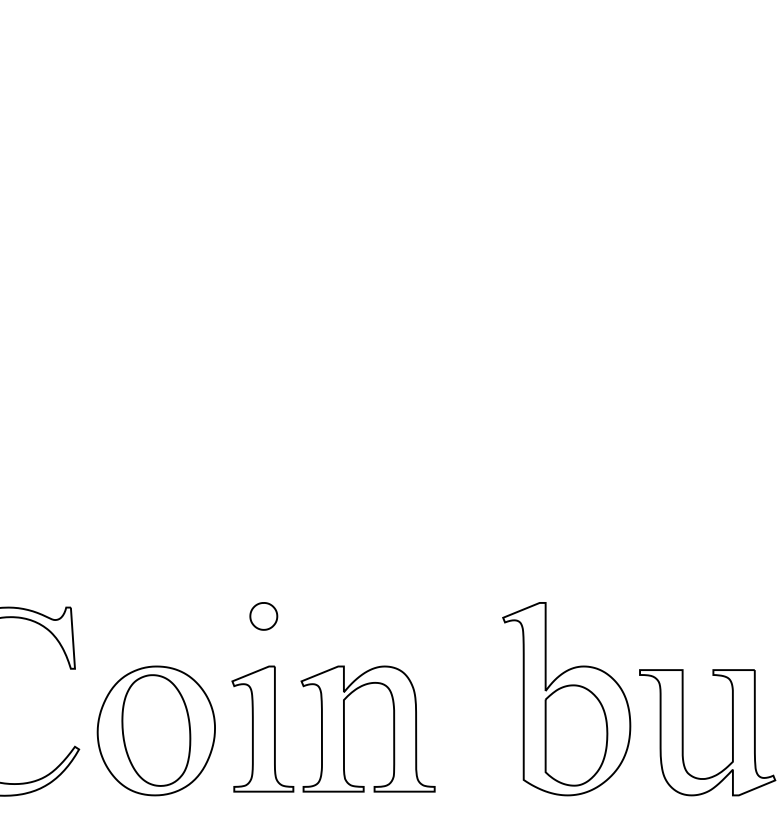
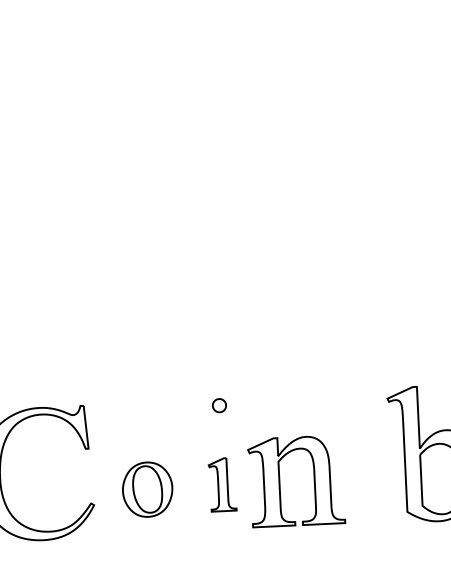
part: (263, 616) -> (219, 405), size x0.7
part: (262, 728) -> (222, 484), size x0.6
part: (155, 730) -> (147, 489), size x0.6

